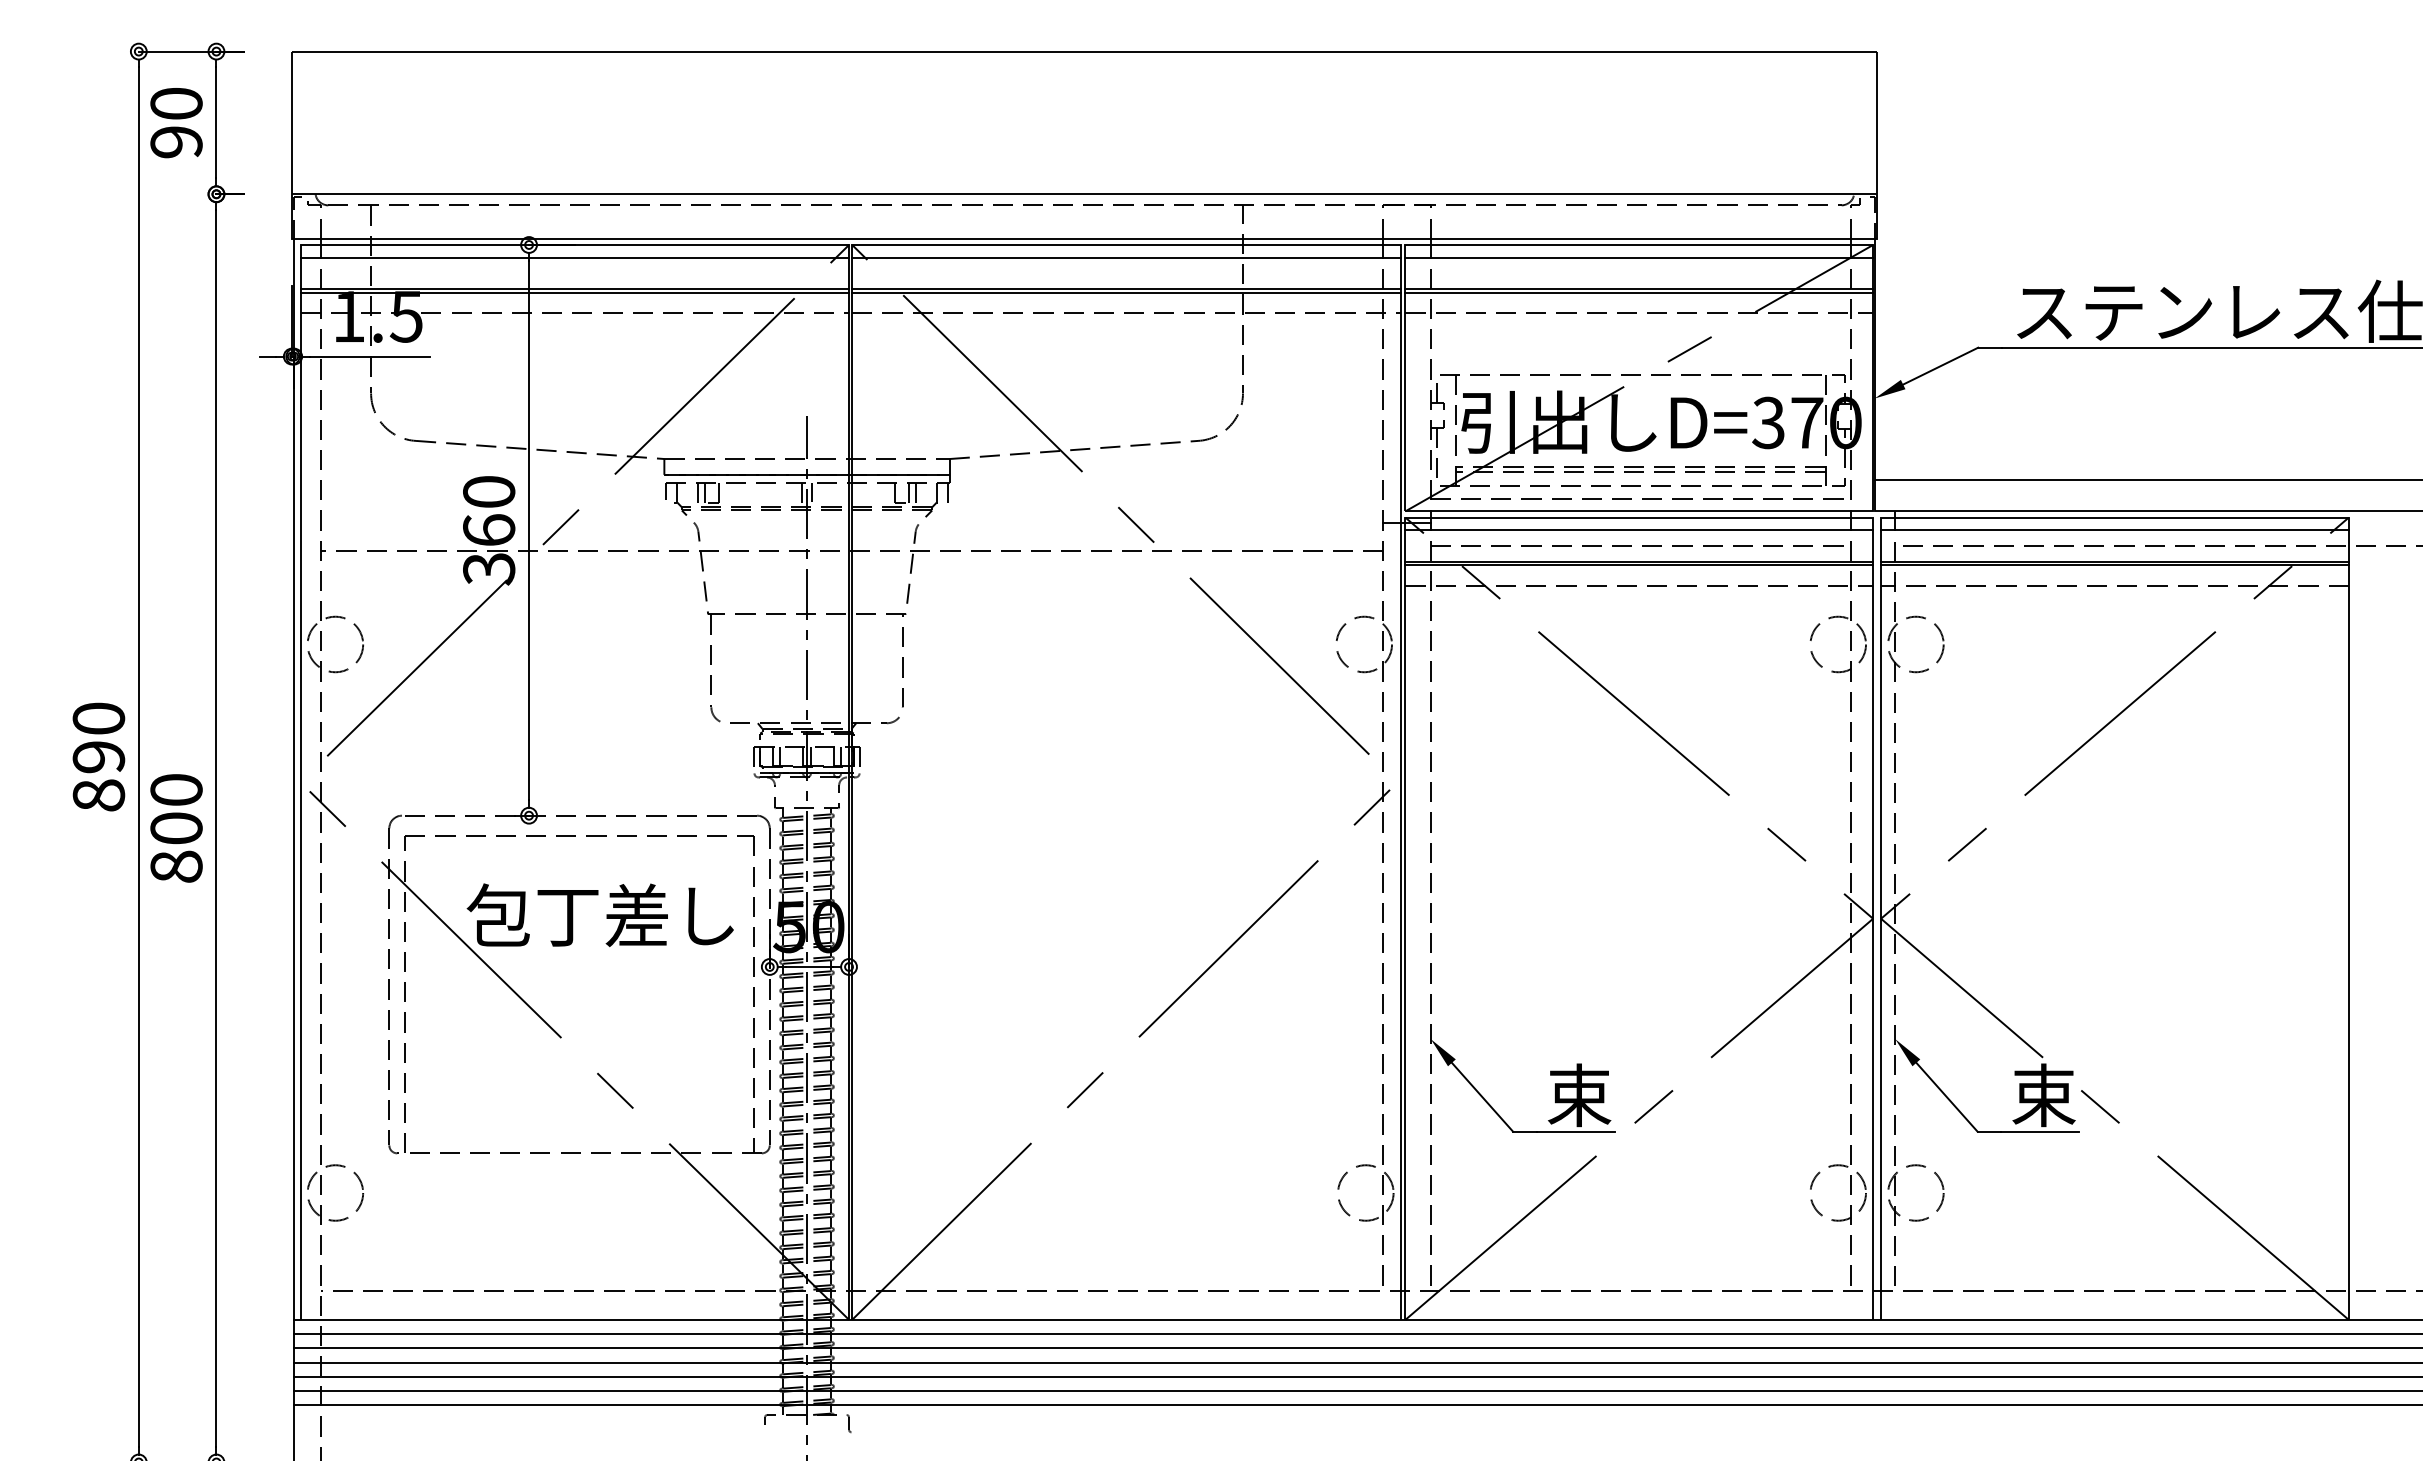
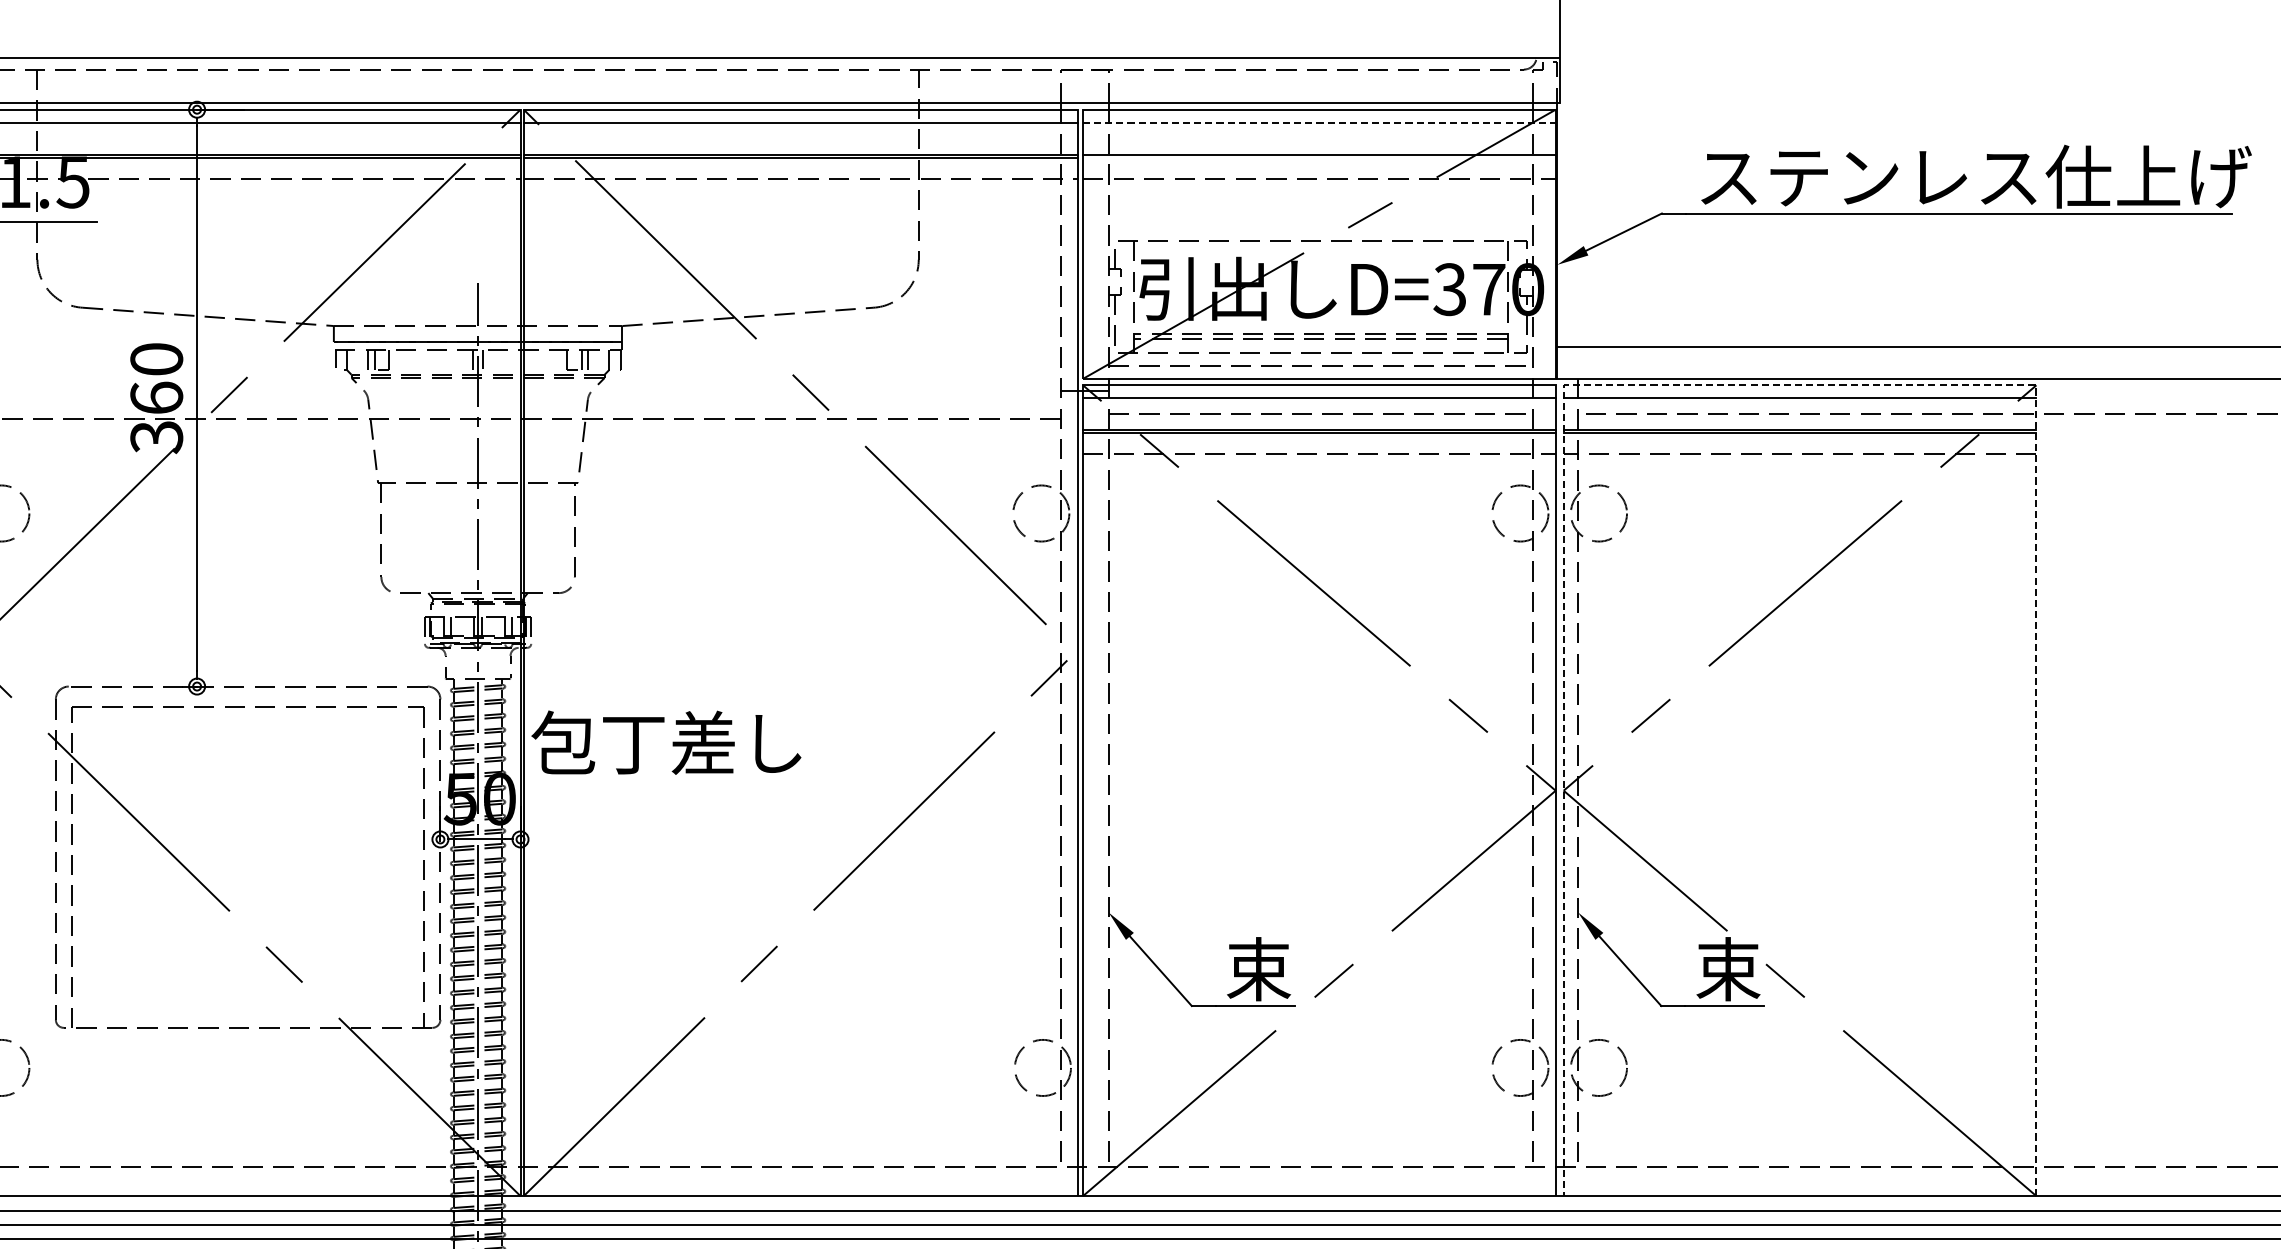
line: (1639, 257) -> (1319, 122), solid -> dashed
line: (1639, 292) -> (1319, 157), removed
line: (2114, 517) -> (1799, 385), solid -> dashed
text: (599, 915) -> (665, 742), moved

